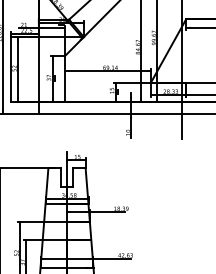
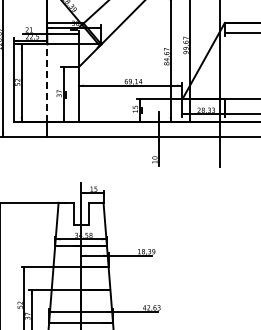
line: (39, 69) -> (47, 83), solid -> dashed

